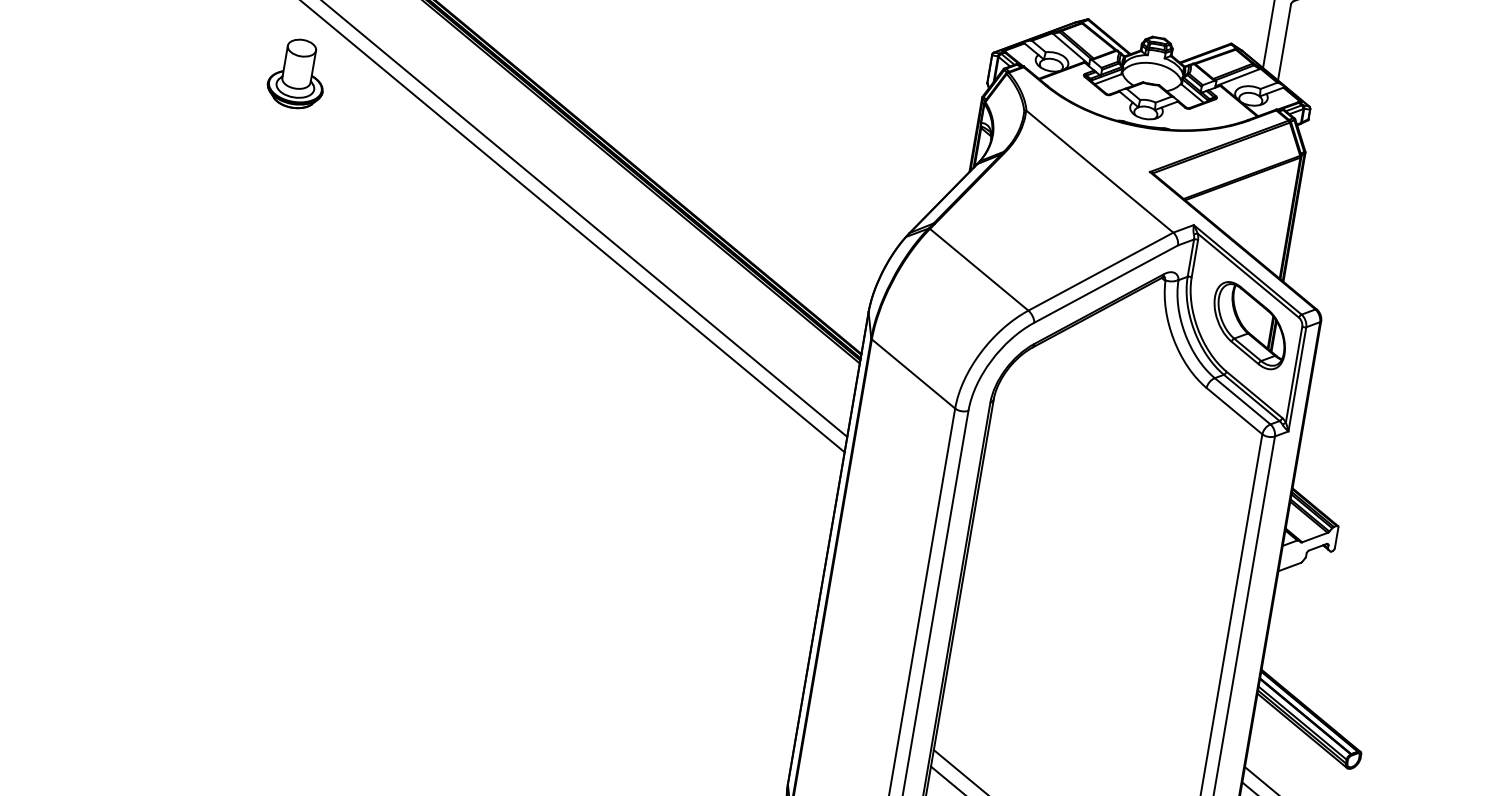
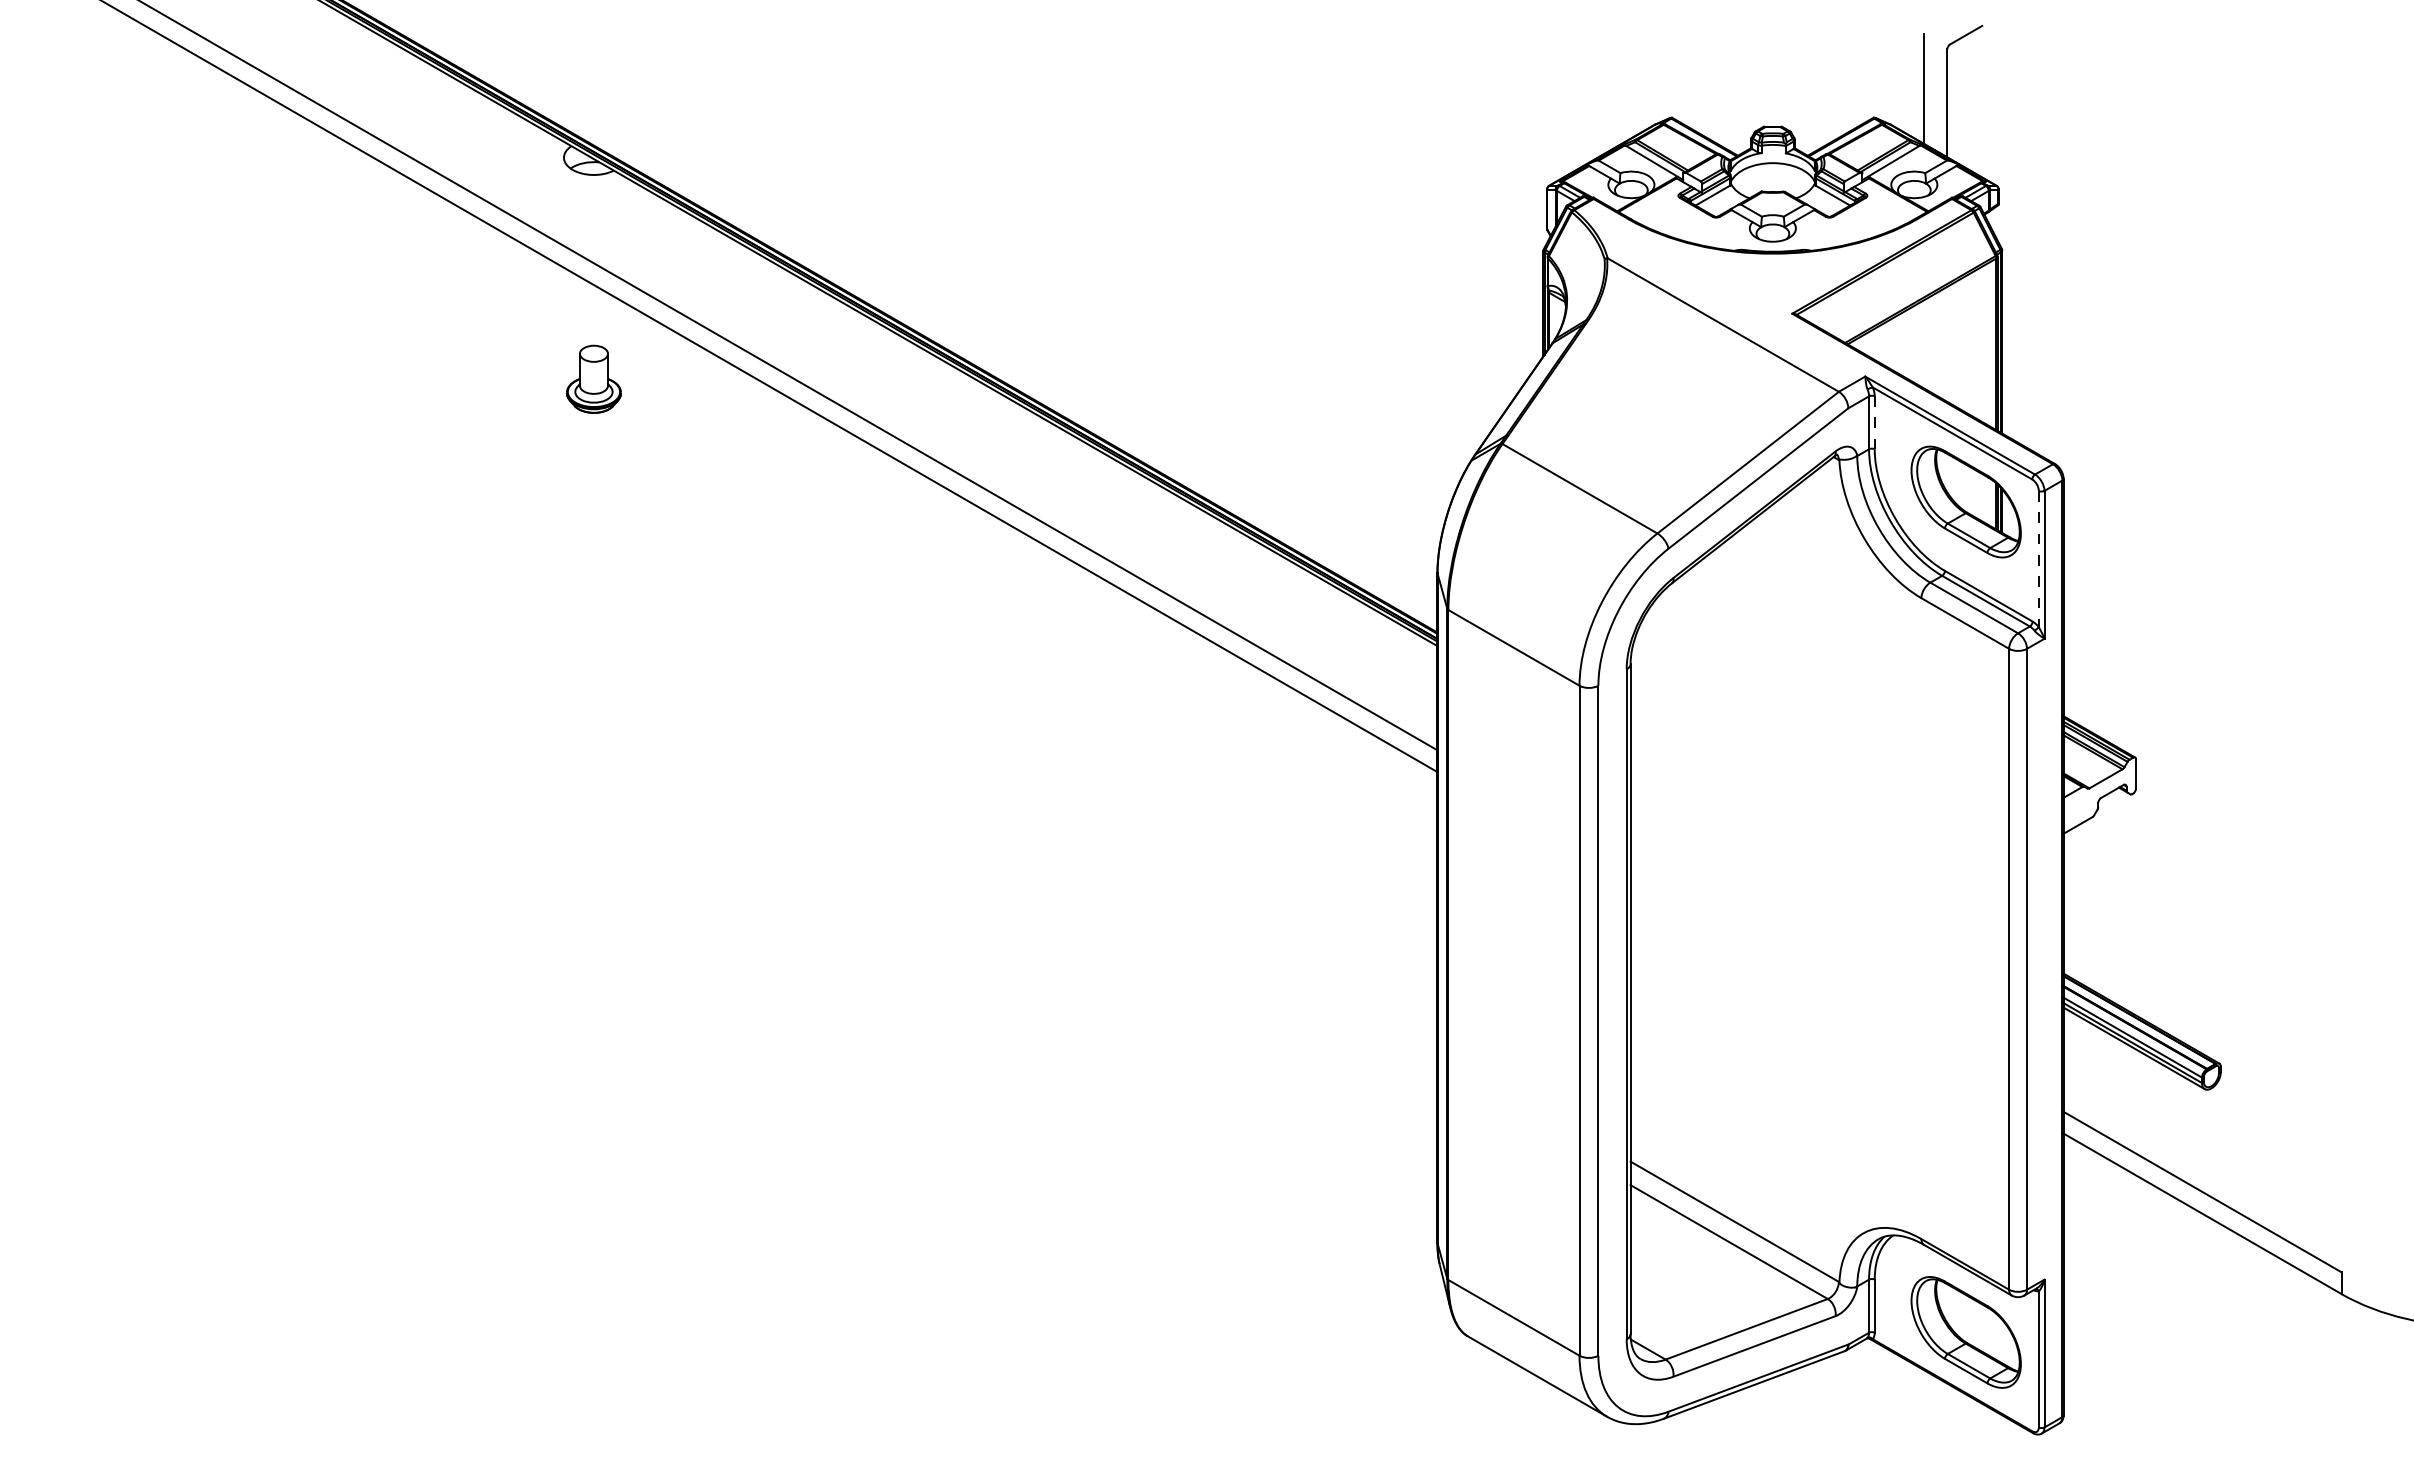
part: (297, 73) -> (593, 379), size x0.7
line: (1194, 258) -> (1874, 422), solid -> dashed
line: (1293, 374) -> (2038, 559), solid -> dashed

